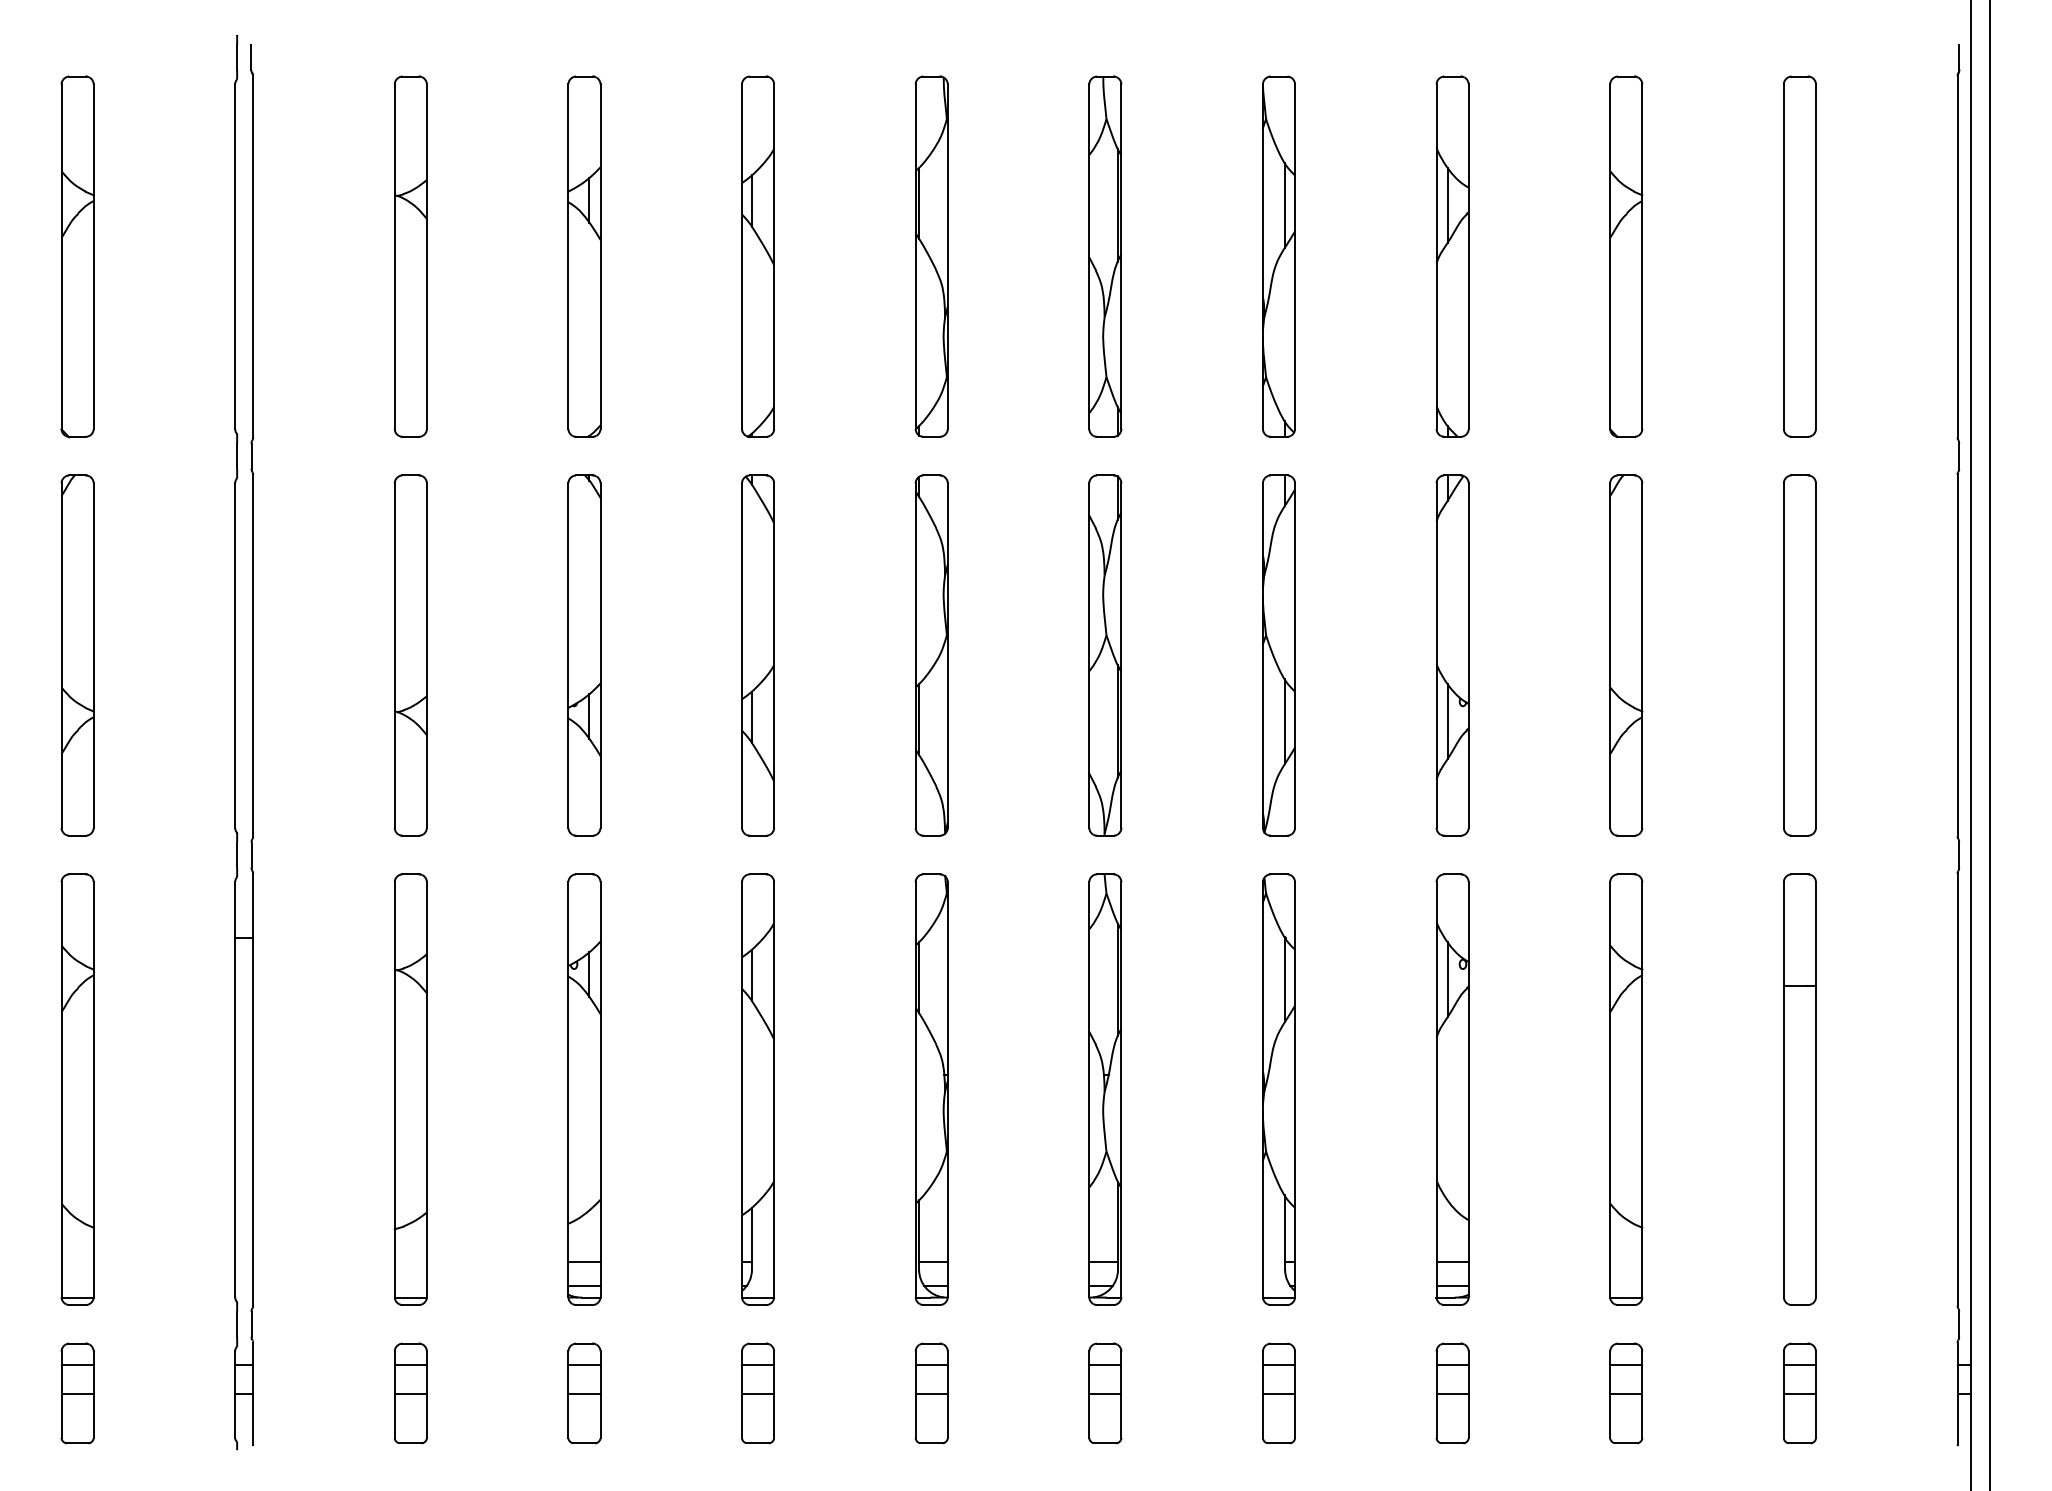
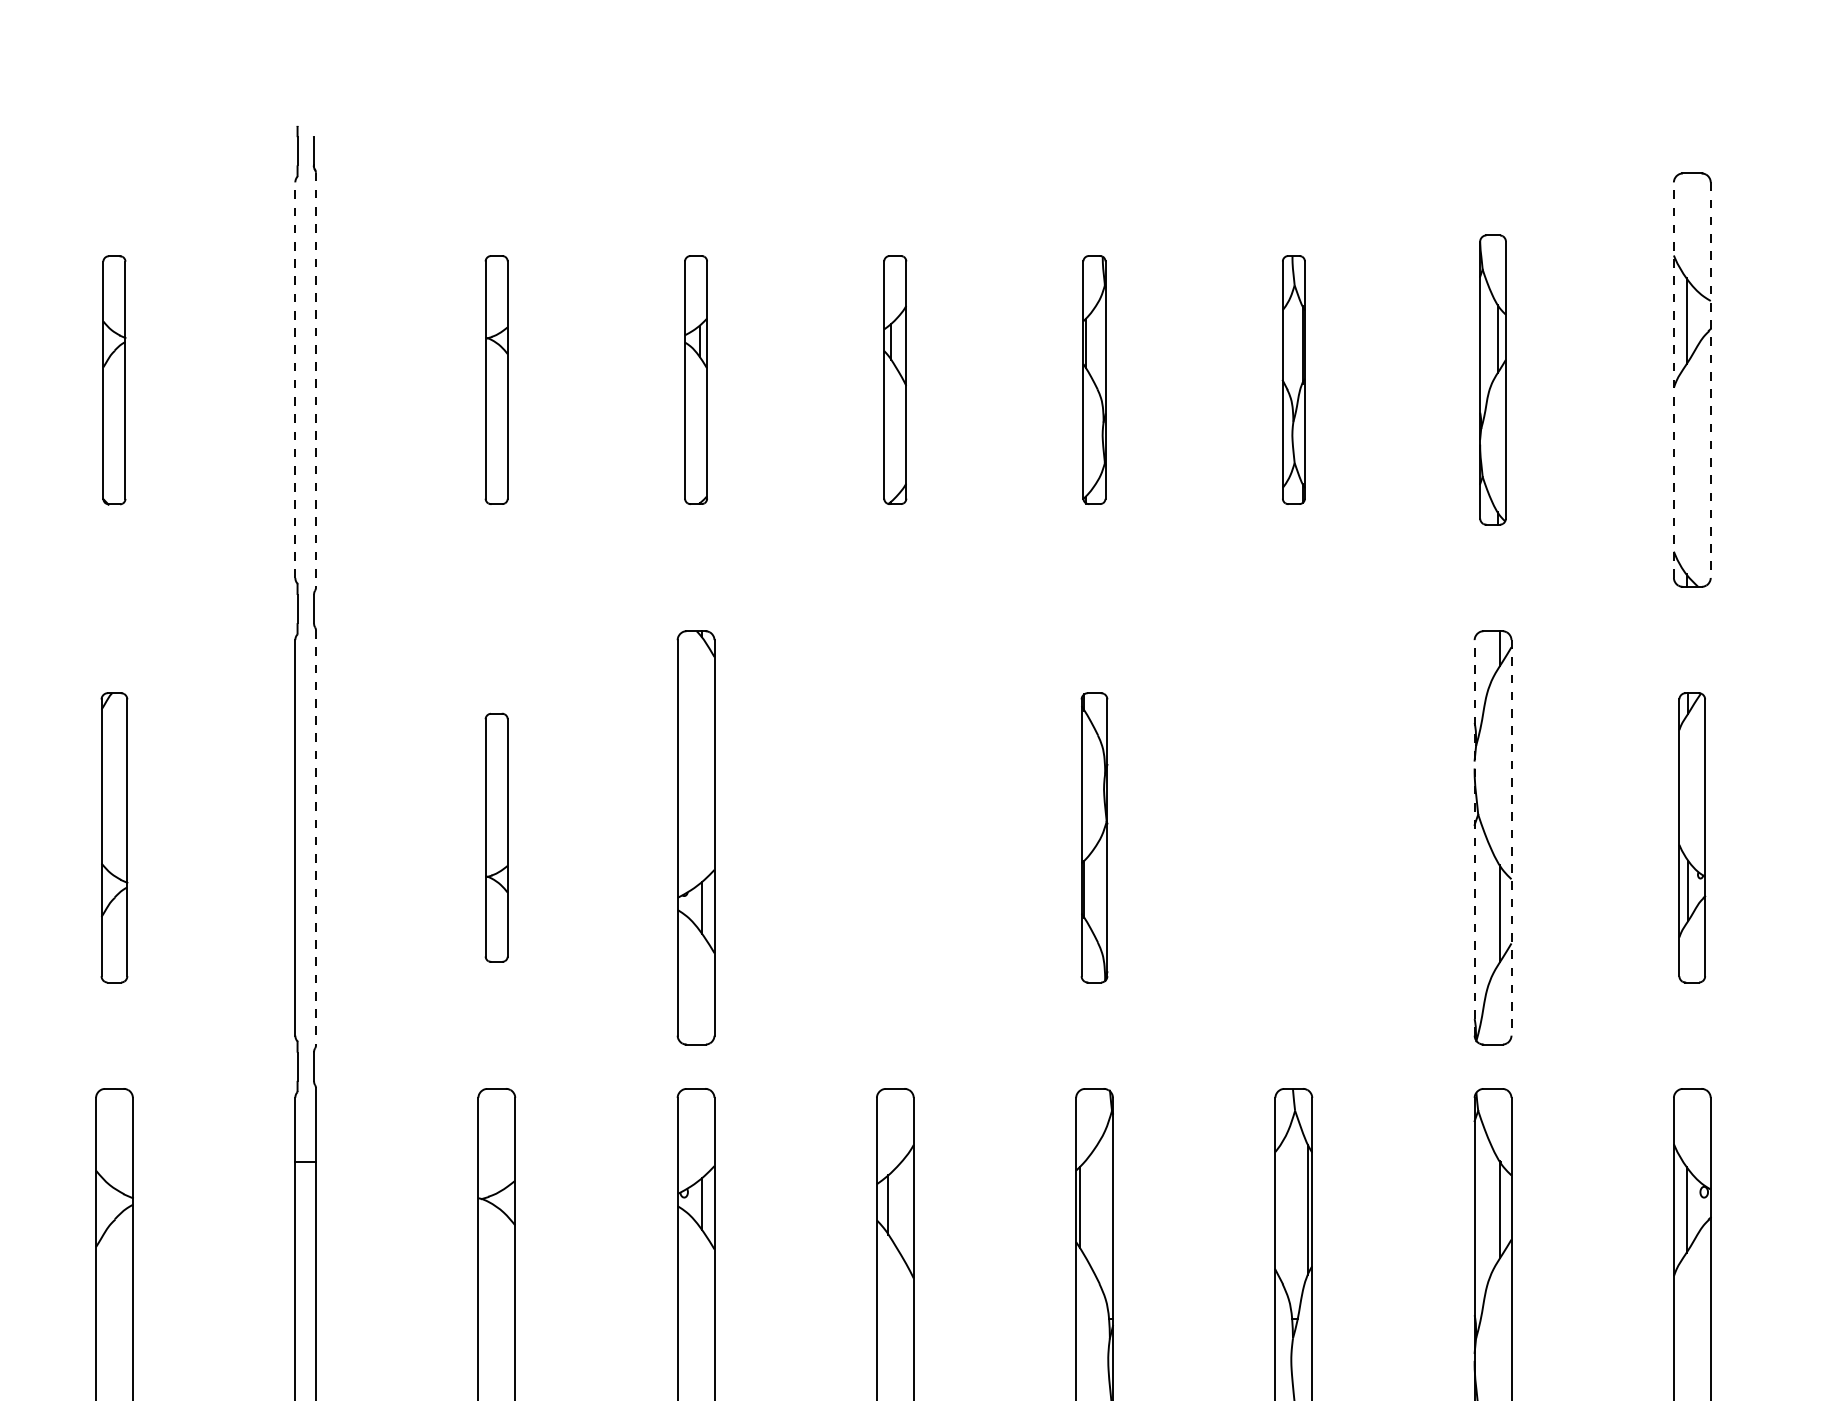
part: (77, 256) -> (114, 379), size x0.6
line: (235, 256) -> (295, 379), solid -> dashed
line: (253, 256) -> (316, 379), solid -> dashed
part: (410, 256) -> (496, 379), size x0.6
part: (584, 256) -> (696, 379), size x0.6
part: (757, 256) -> (894, 379), size x0.6
part: (931, 256) -> (1094, 379), size x0.6
part: (1105, 256) -> (1293, 379), size x0.6
part: (1278, 256) -> (1492, 379), size x0.7
line: (1436, 256) -> (1673, 379), solid -> dashed
line: (1468, 257) -> (1710, 381), solid -> dashed
part: (77, 655) -> (114, 837), size x0.7
part: (410, 655) -> (496, 837), size x0.6
part: (757, 655) -> (894, 837), removed
part: (931, 655) -> (1094, 837), size x0.7
part: (1105, 655) -> (1293, 837), removed
line: (1262, 655) -> (1474, 837), solid -> dashed
part: (1452, 655) -> (1692, 837), size x0.7
line: (253, 656) -> (316, 838), solid -> dashed
line: (1295, 656) -> (1512, 838), solid -> dashed

